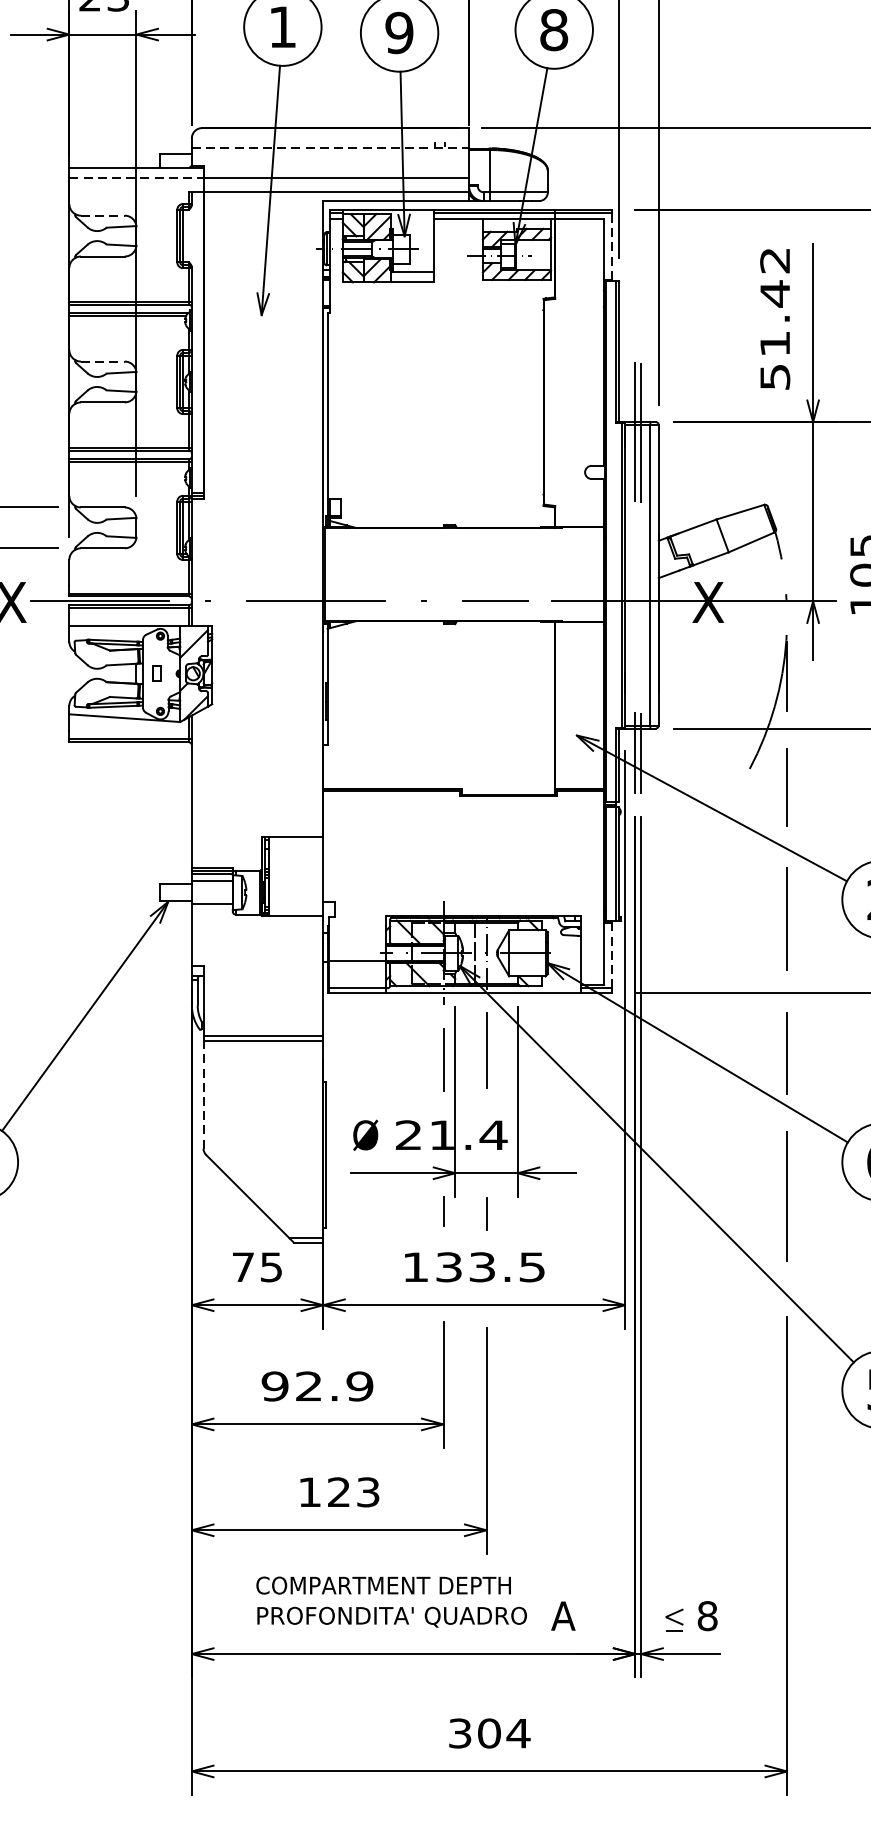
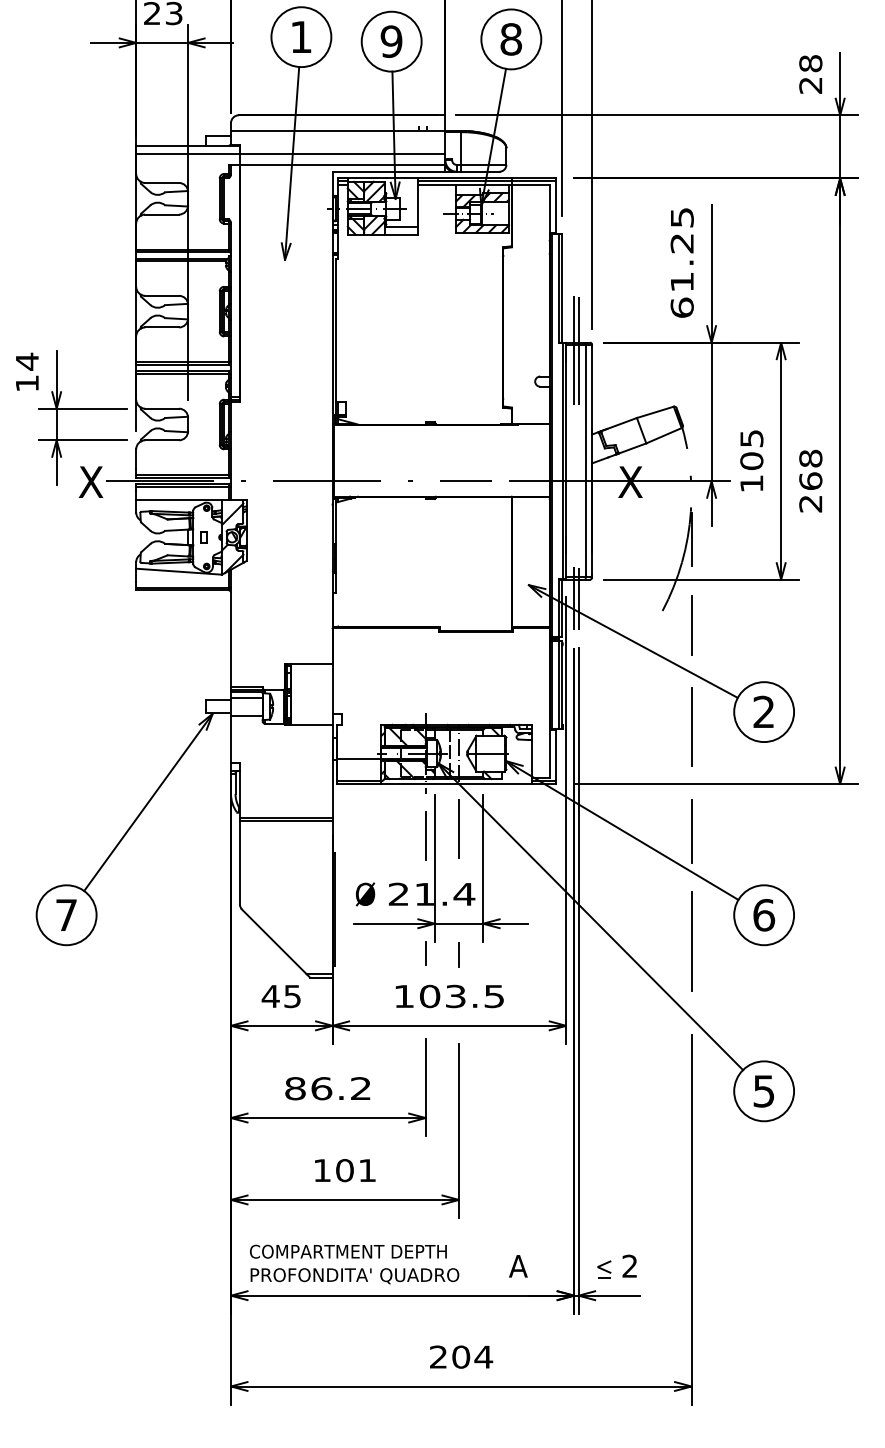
line: (330, 147) -> (338, 130), dashed -> solid
line: (136, 177) -> (188, 153), dashed -> solid
line: (103, 215) -> (162, 182), dashed -> solid
line: (612, 246) -> (556, 206), dashed -> solid
text: (774, 318) -> (681, 262), 51.42 -> 61.25
line: (103, 361) -> (162, 295), dashed -> solid
line: (612, 954) -> (556, 754), dashed -> solid
line: (204, 1094) -> (240, 862), dashed -> solid
text: (242, 1267) -> (270, 996), 75 -> 45
text: (449, 1267) -> (430, 996), 133.5 -> 103.5
text: (317, 1386) -> (328, 1088), 92.9 -> 86.2
text: (352, 1492) -> (355, 1170), 123 -> 101
text: (391, 1602) -> (354, 1264), moved
text: (706, 1615) -> (629, 1265), 8 -> 2
text: (460, 1732) -> (438, 1356), 304 -> 204

